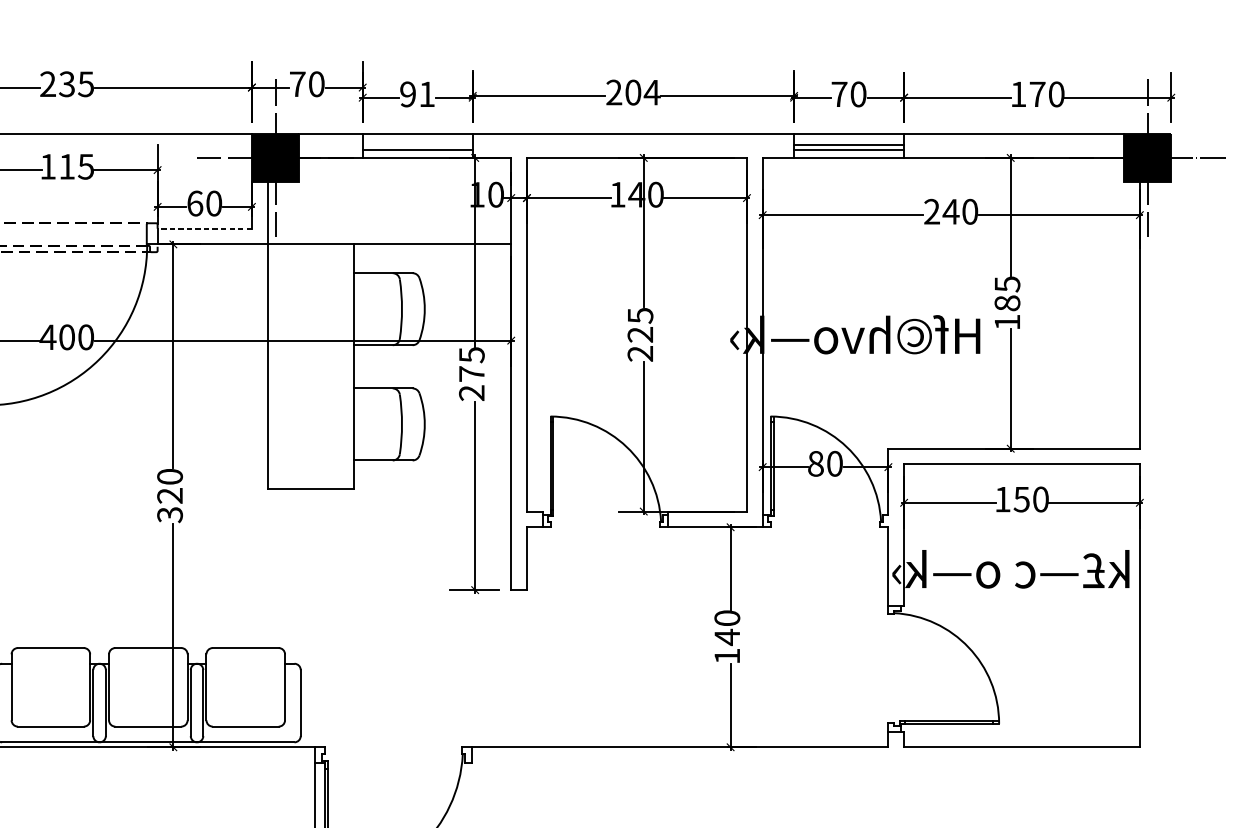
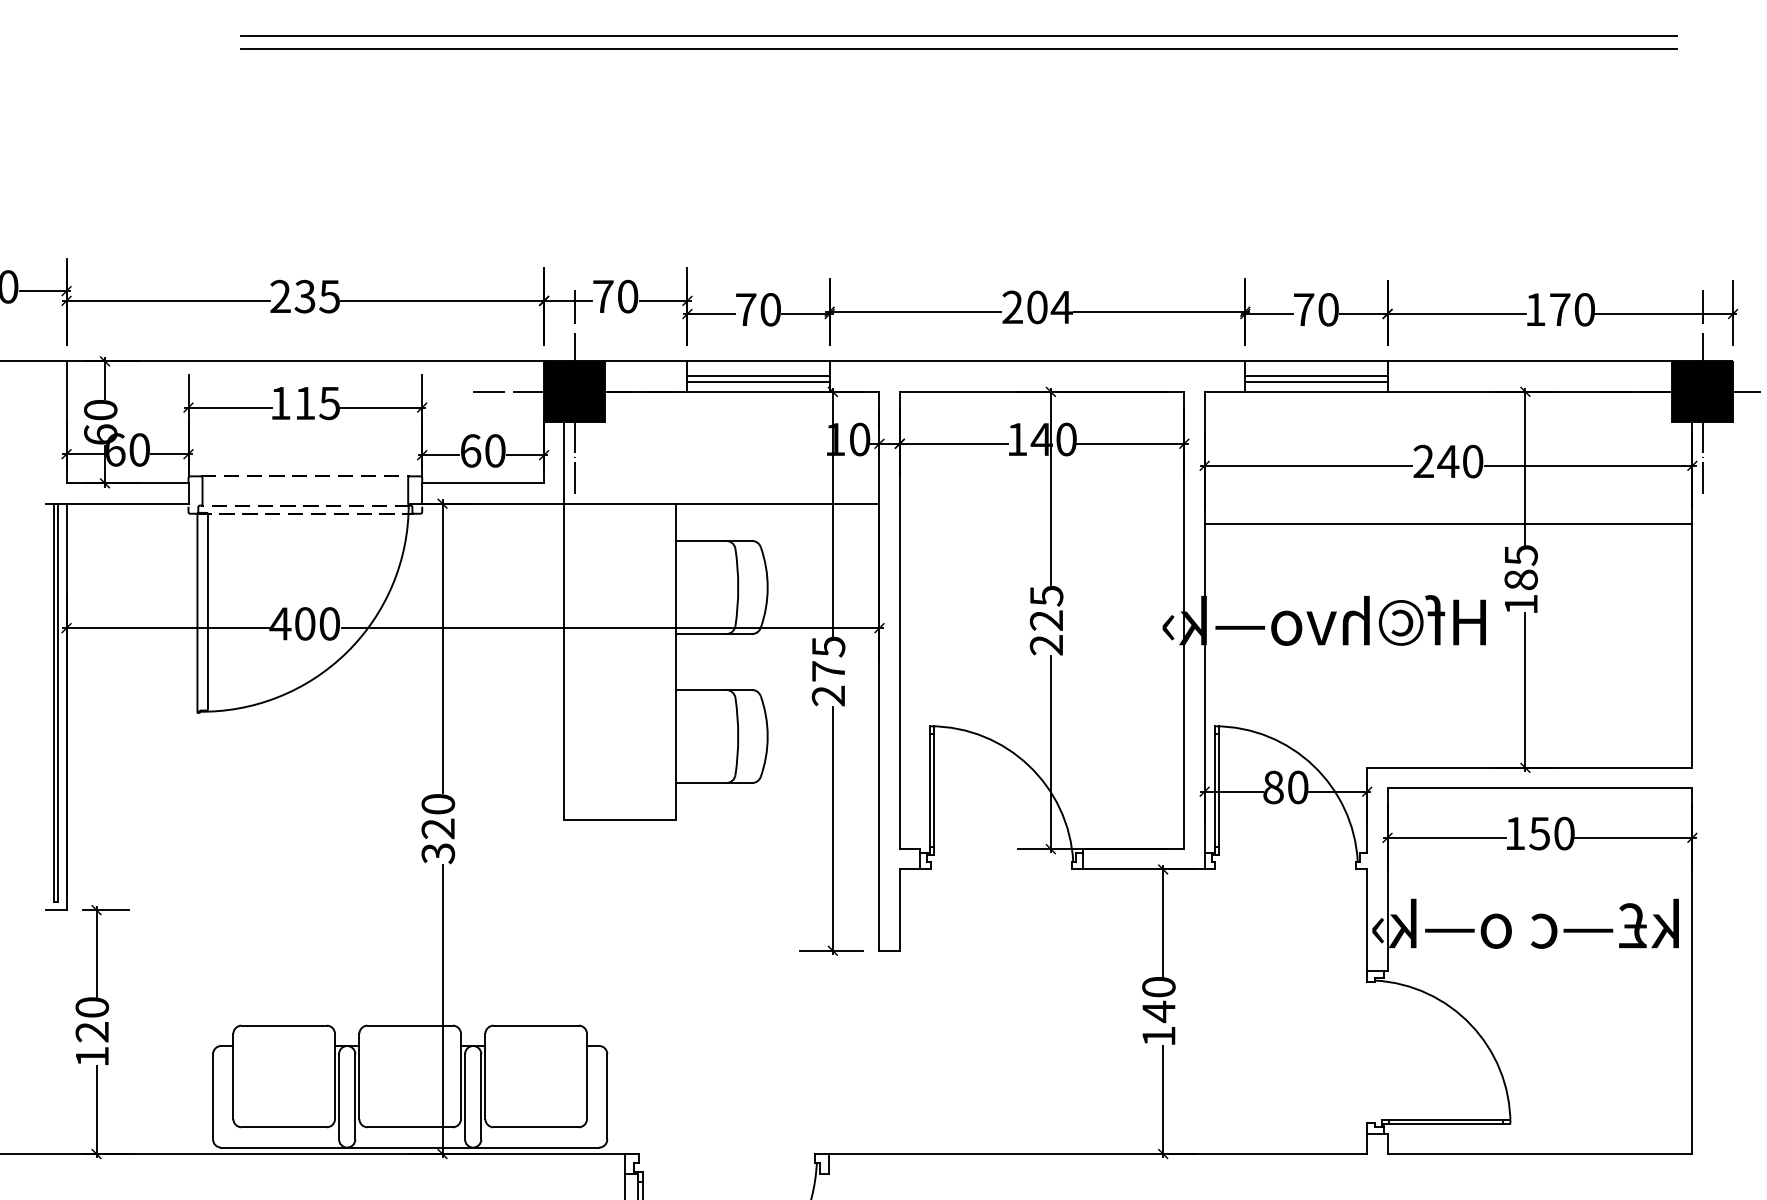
text: (417, 94) -> (758, 309), 91 -> 70
line: (417, 145) -> (758, 375), added
line: (205, 228) -> (483, 483), dashed -> solid
line: (951, 260) -> (1448, 524), added

